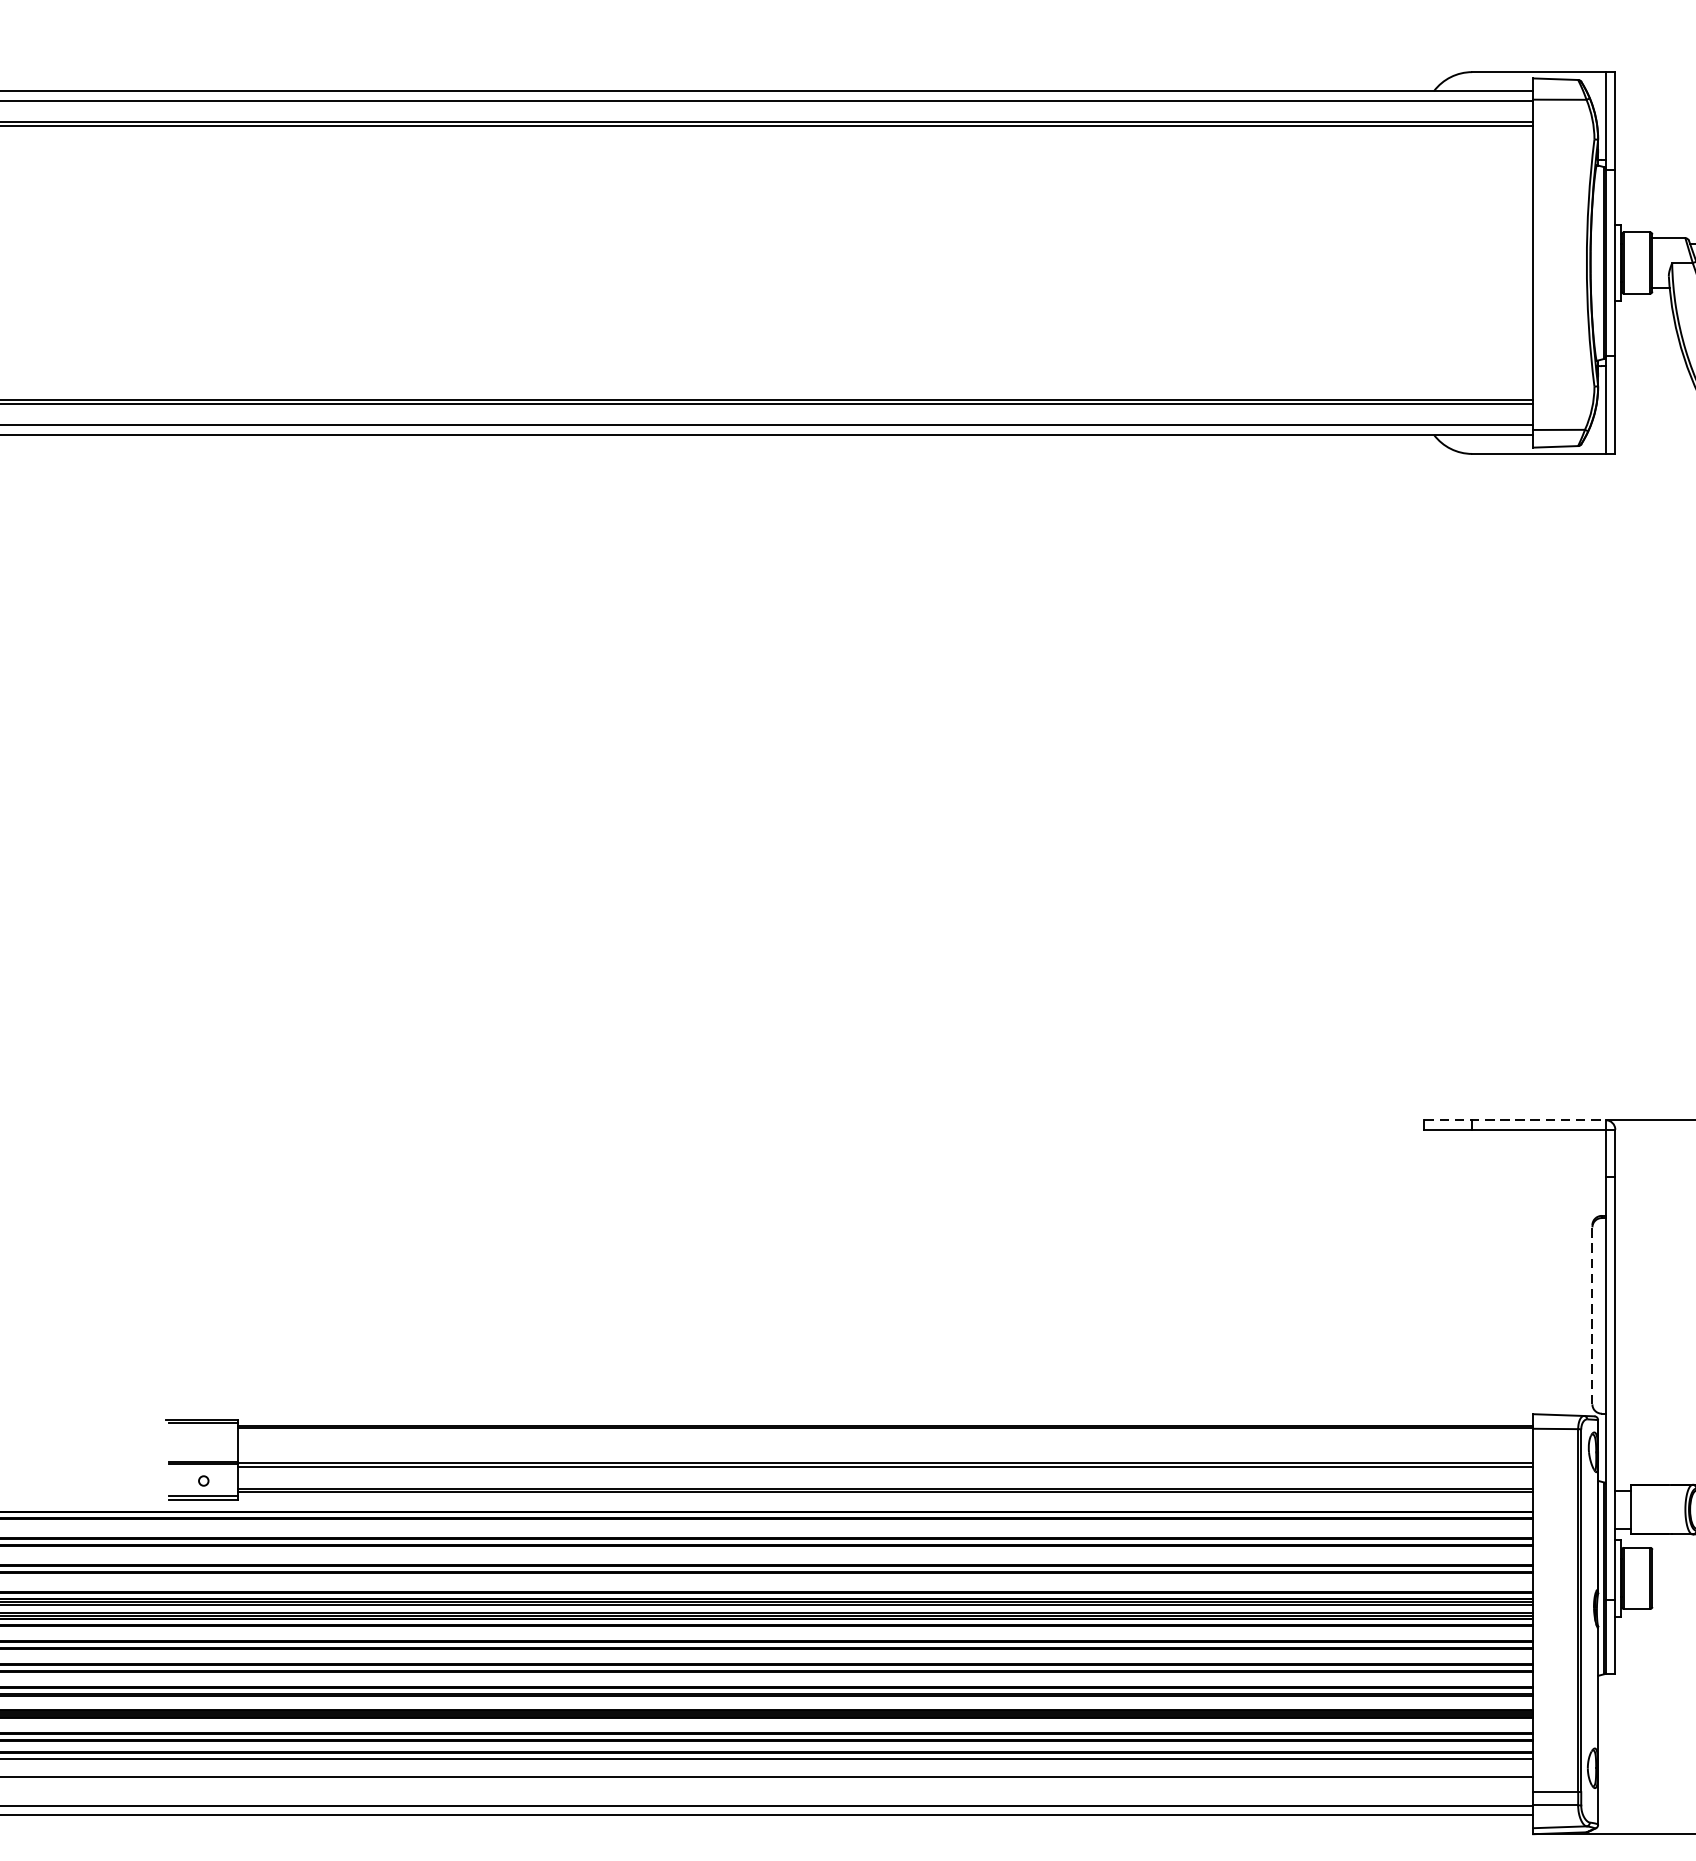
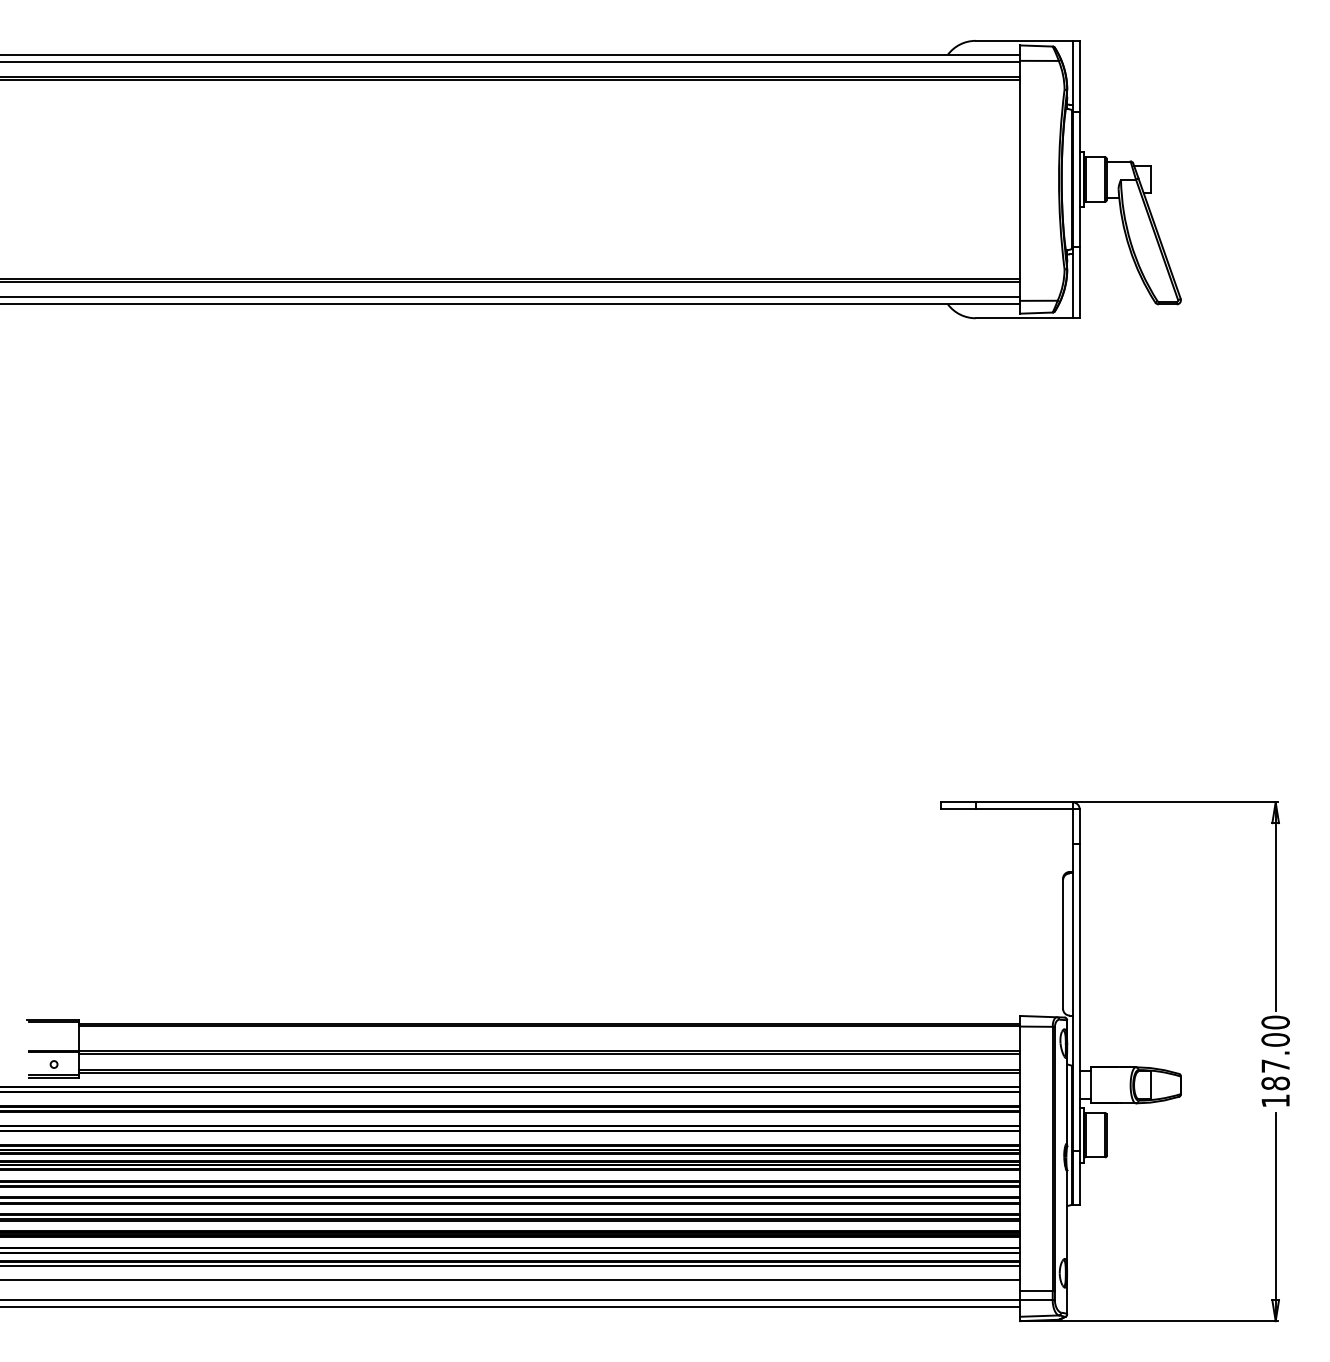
line: (1514, 1120) -> (1006, 802), dashed -> solid
line: (1593, 1314) -> (1063, 943), dashed -> solid

